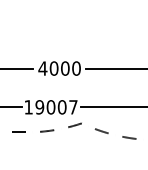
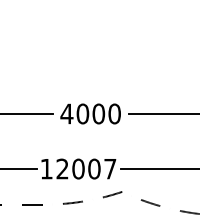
text: (39, 107) -> (62, 169), 19007 -> 12007

